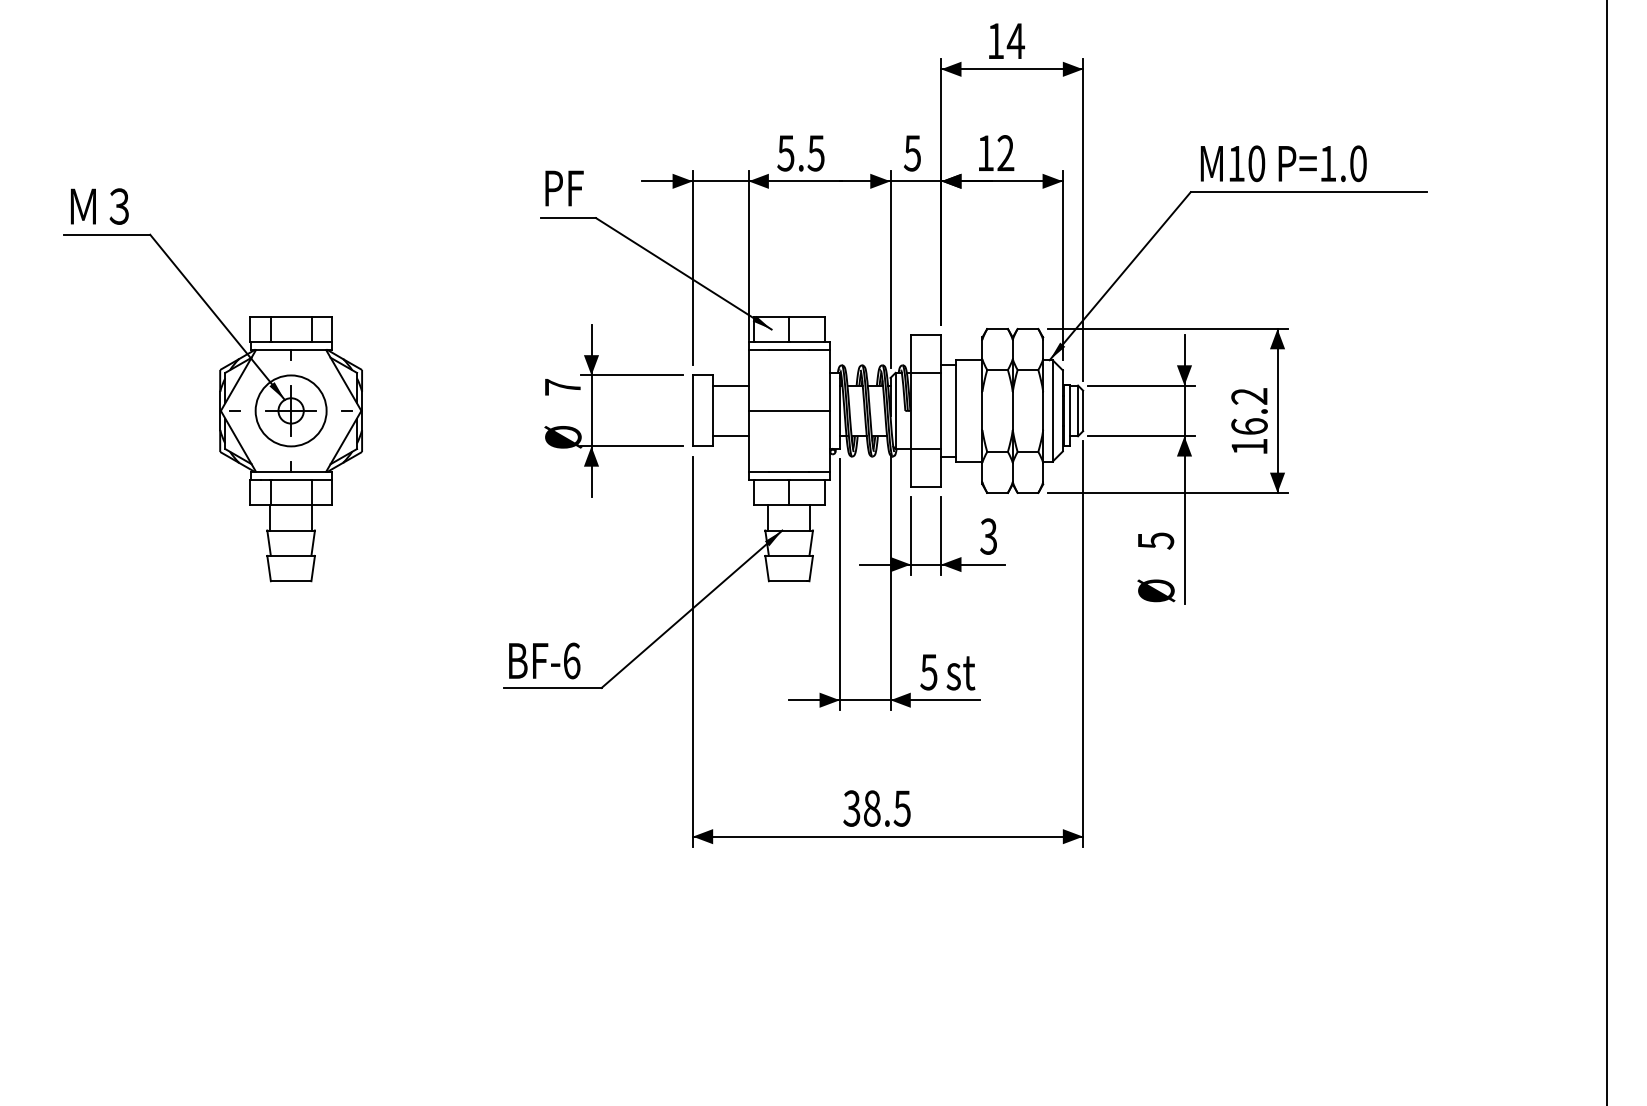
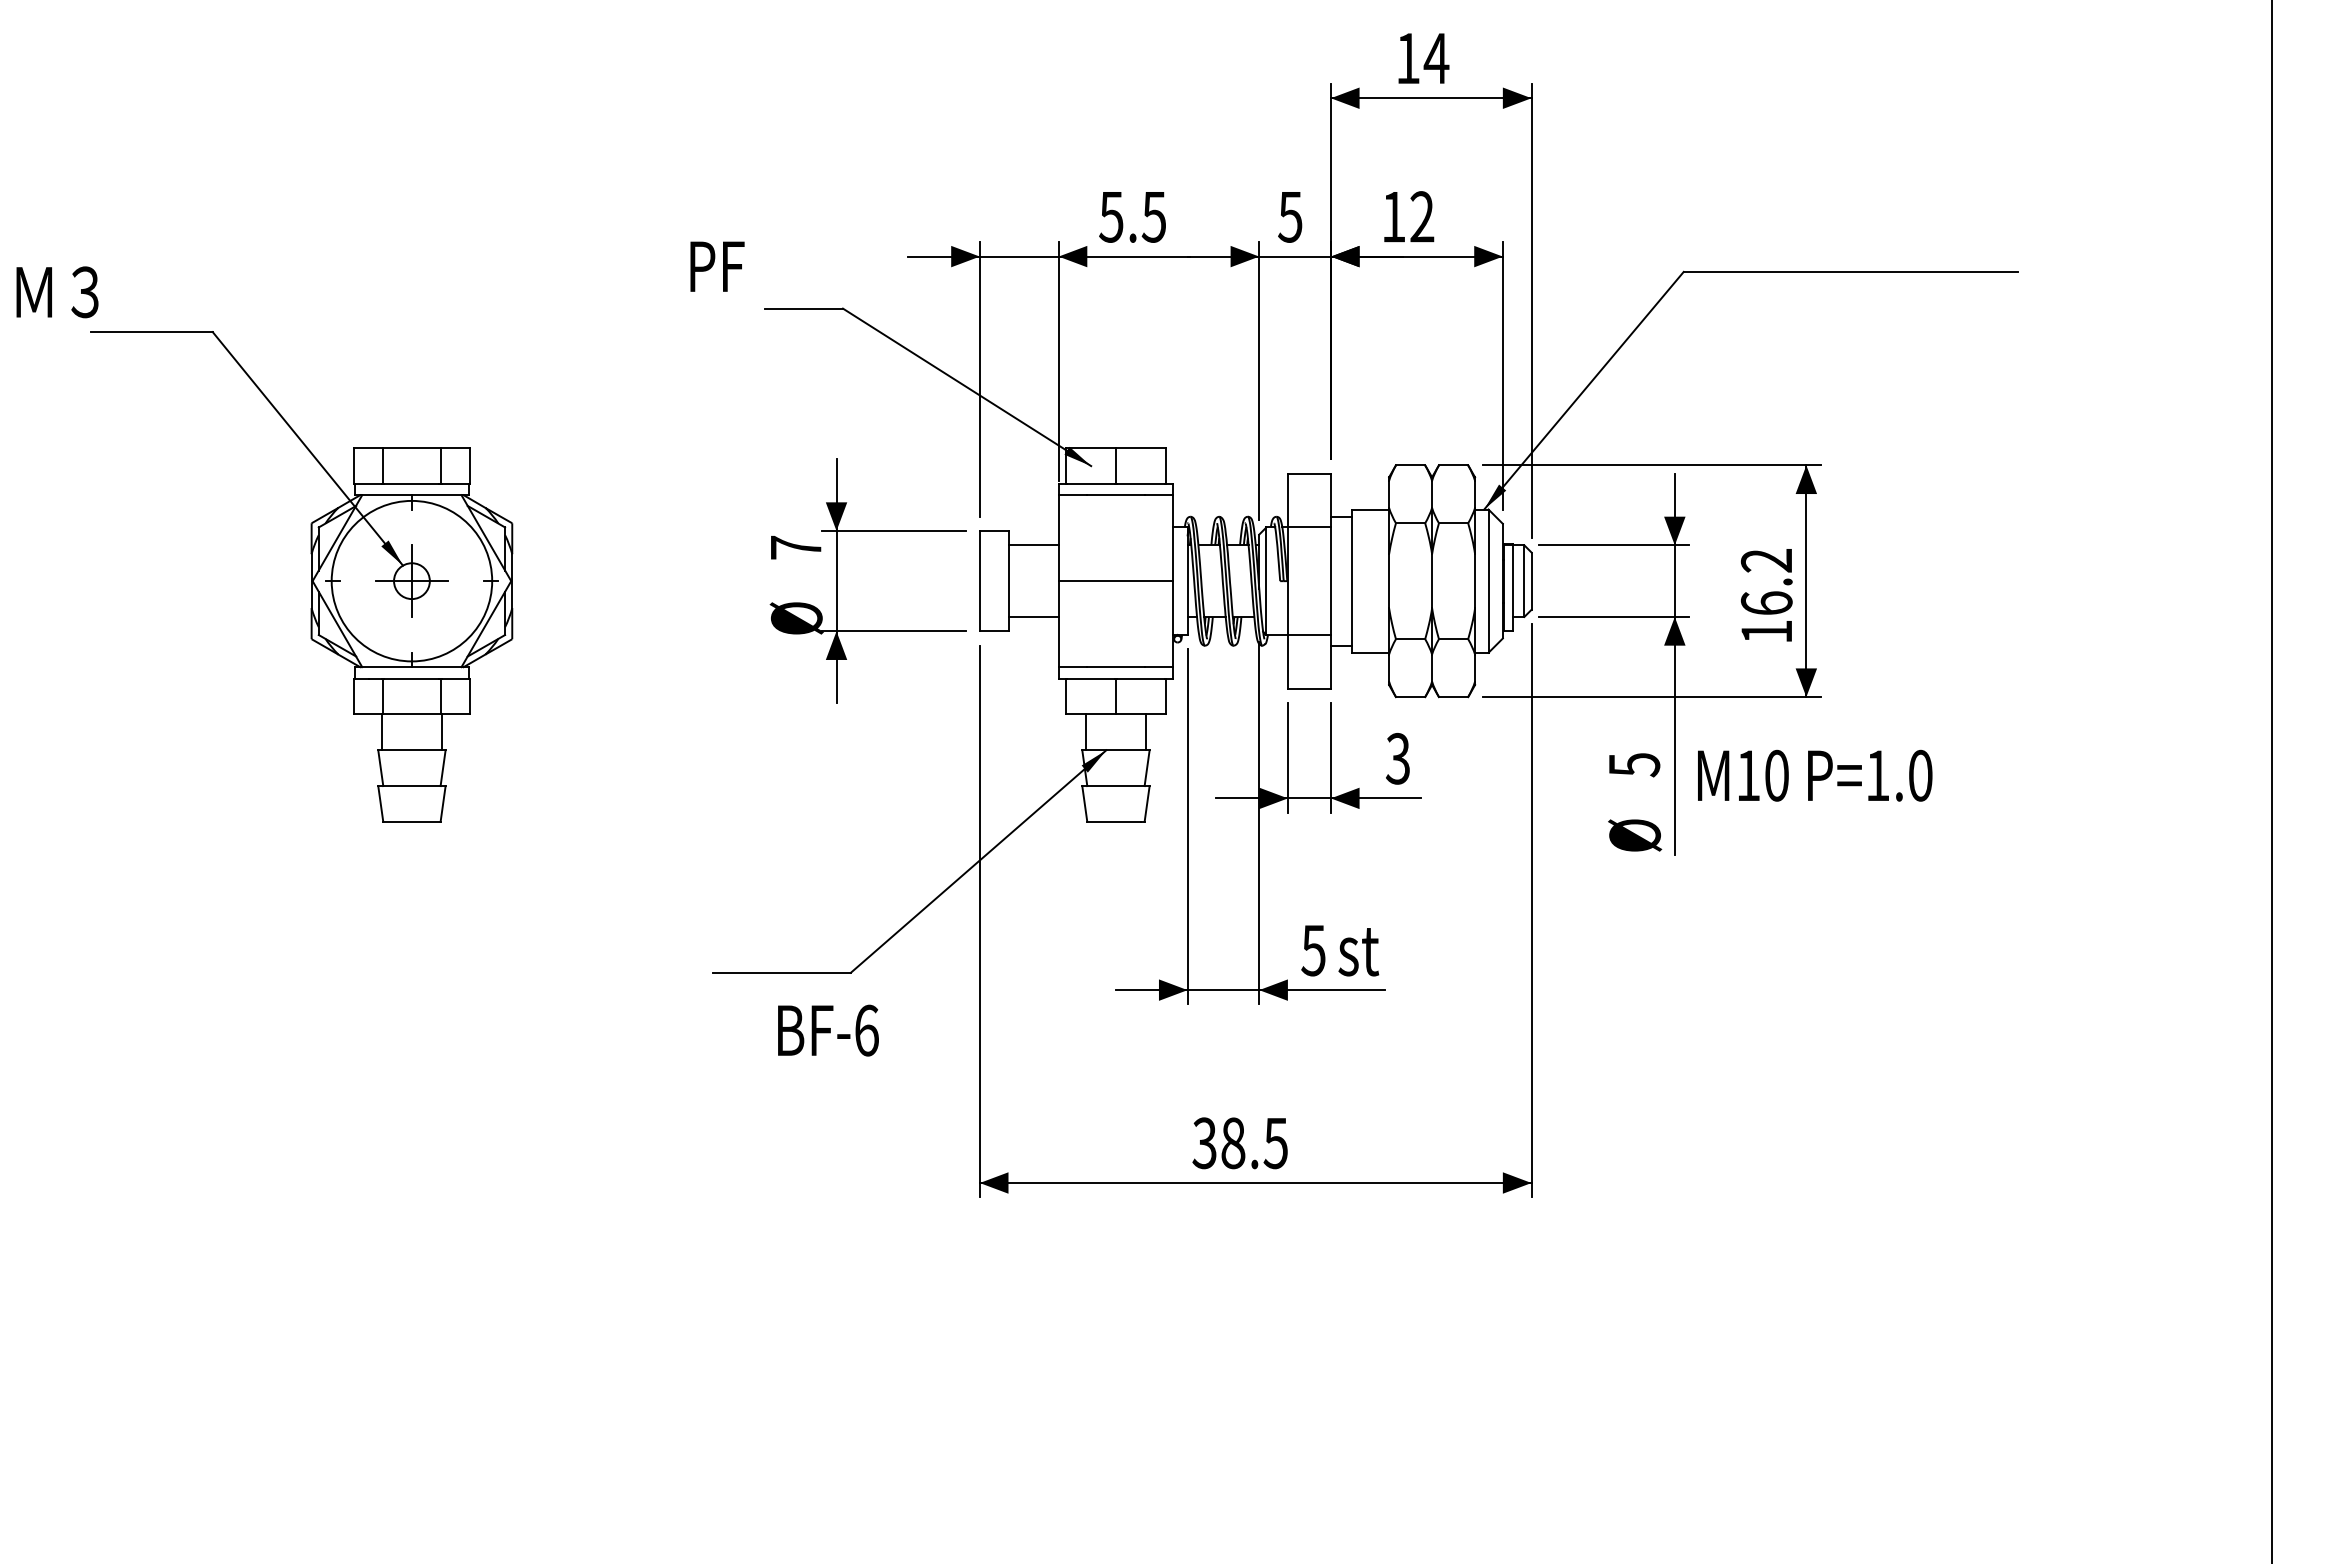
text: (1284, 163) -> (1815, 775), moved
text: (564, 188) -> (717, 266), moved
text: (99, 206) -> (57, 292), moved
circle: (290, 411) -> (411, 581), size x1.6
text: (544, 660) -> (828, 1030), moved

